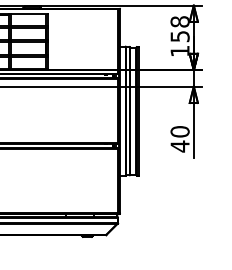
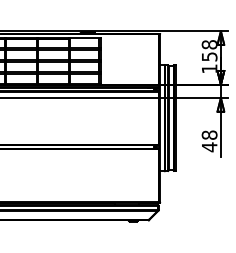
text: (179, 130) -> (209, 134), 40 -> 48

